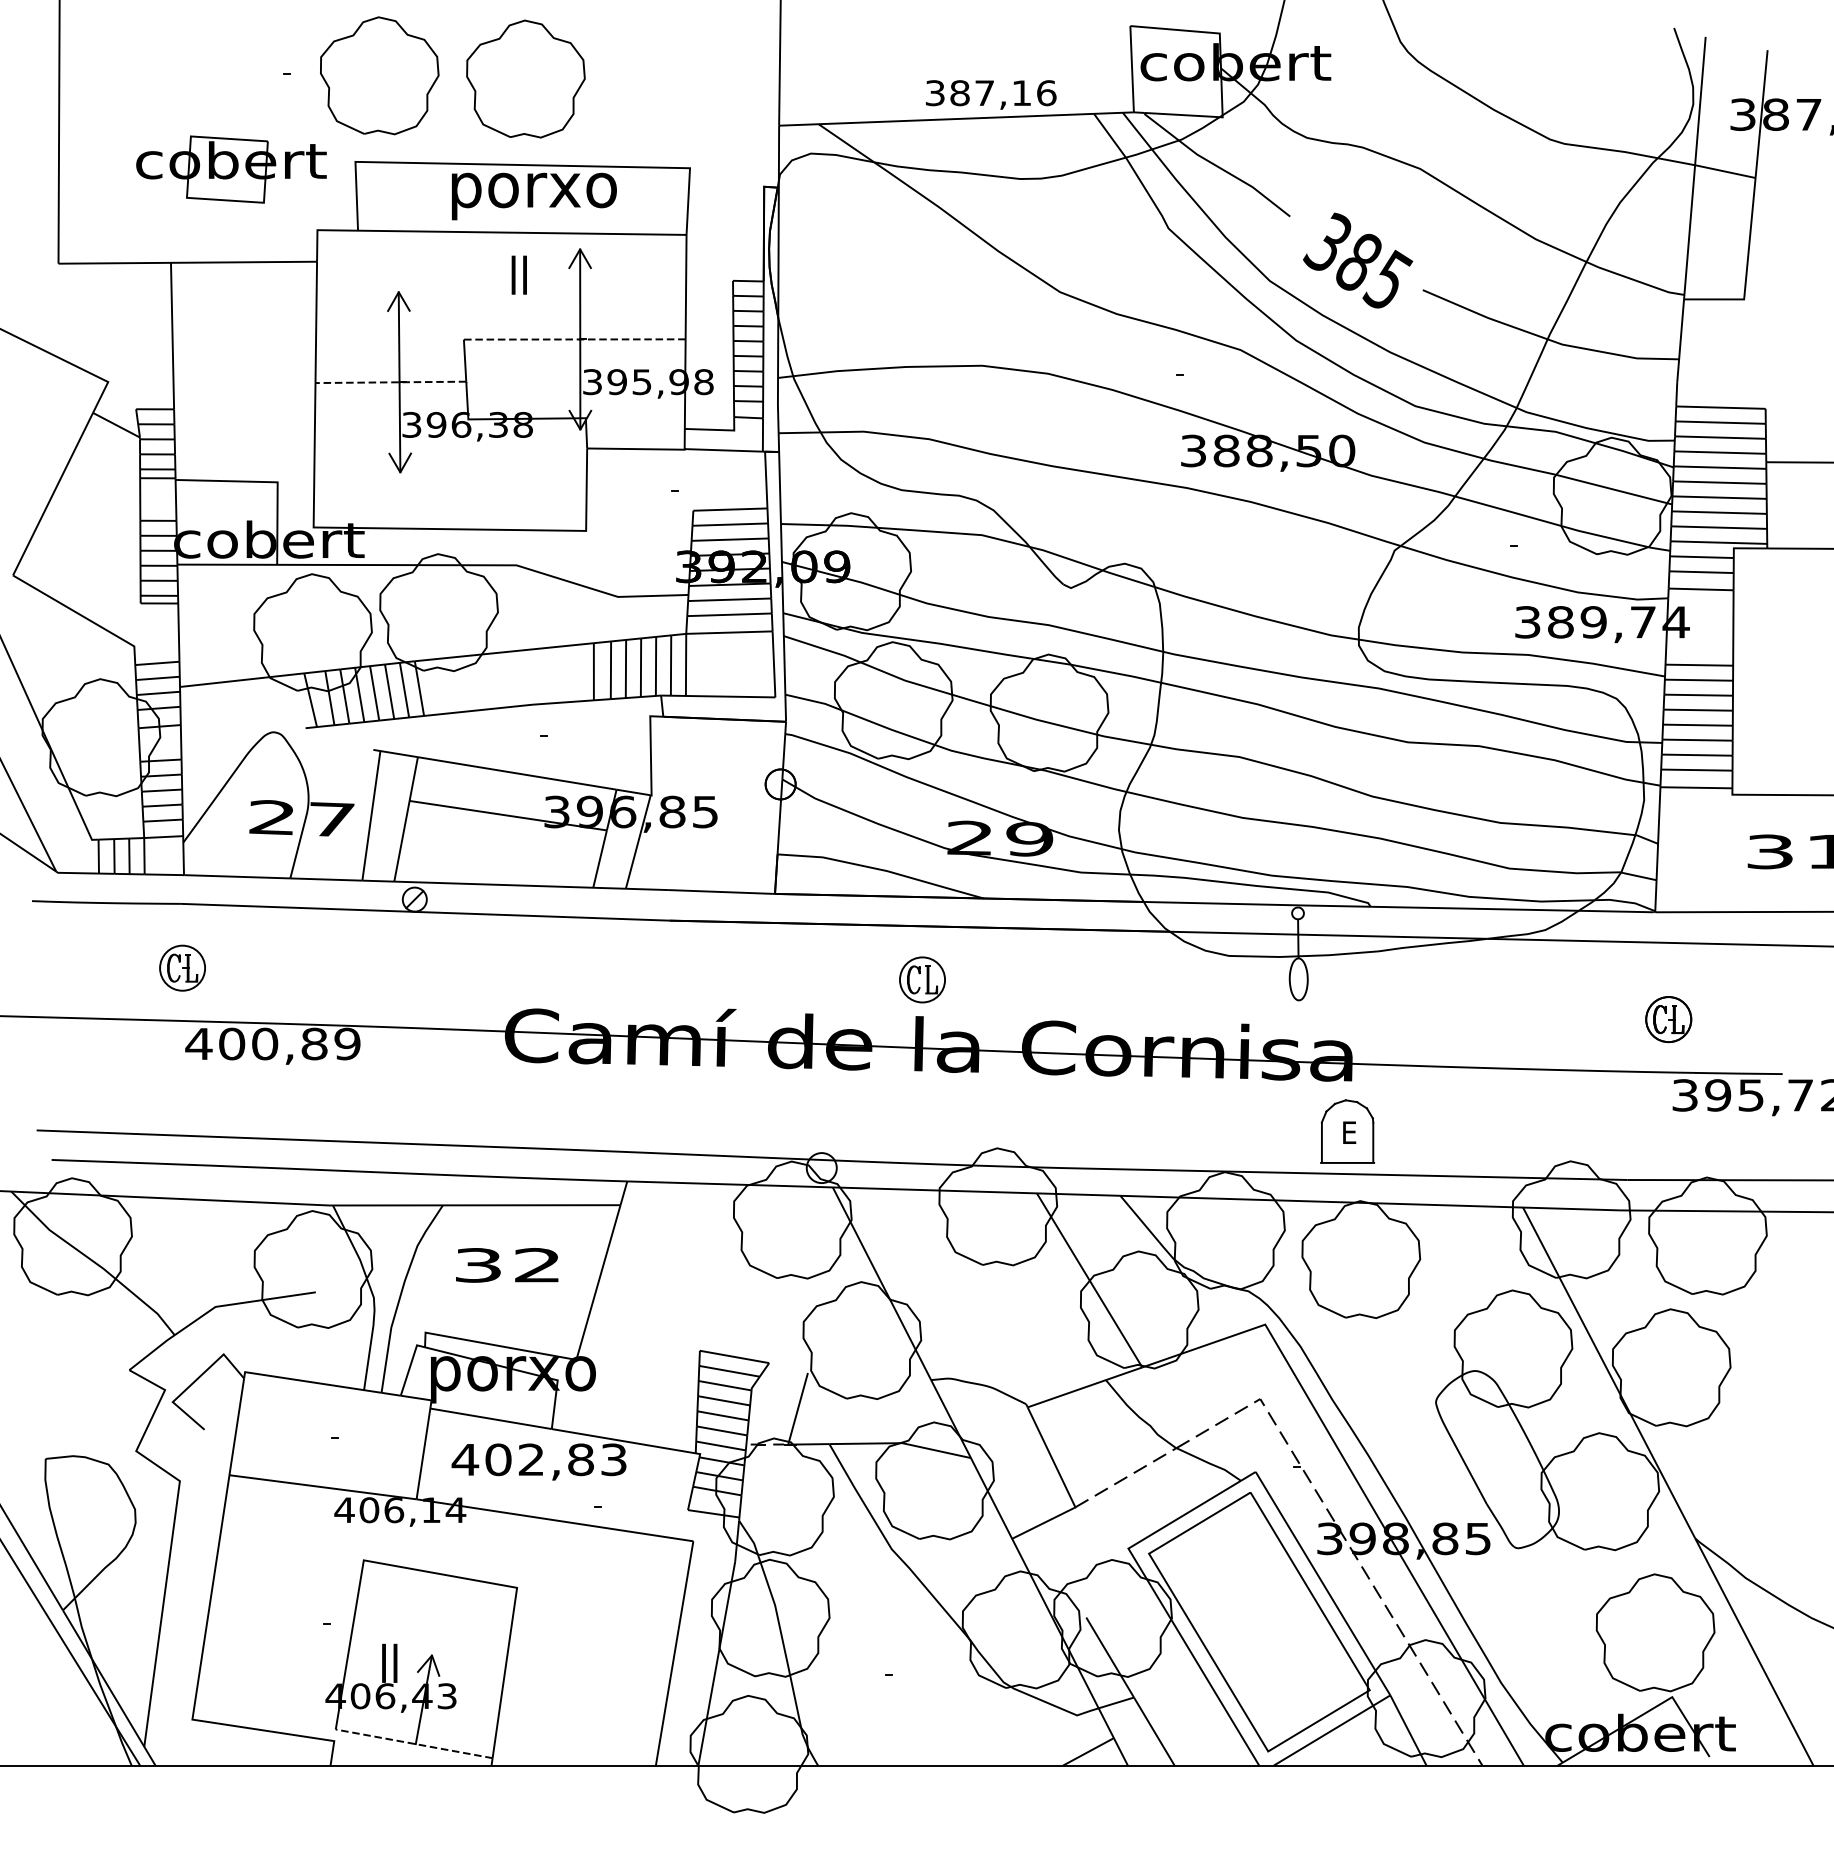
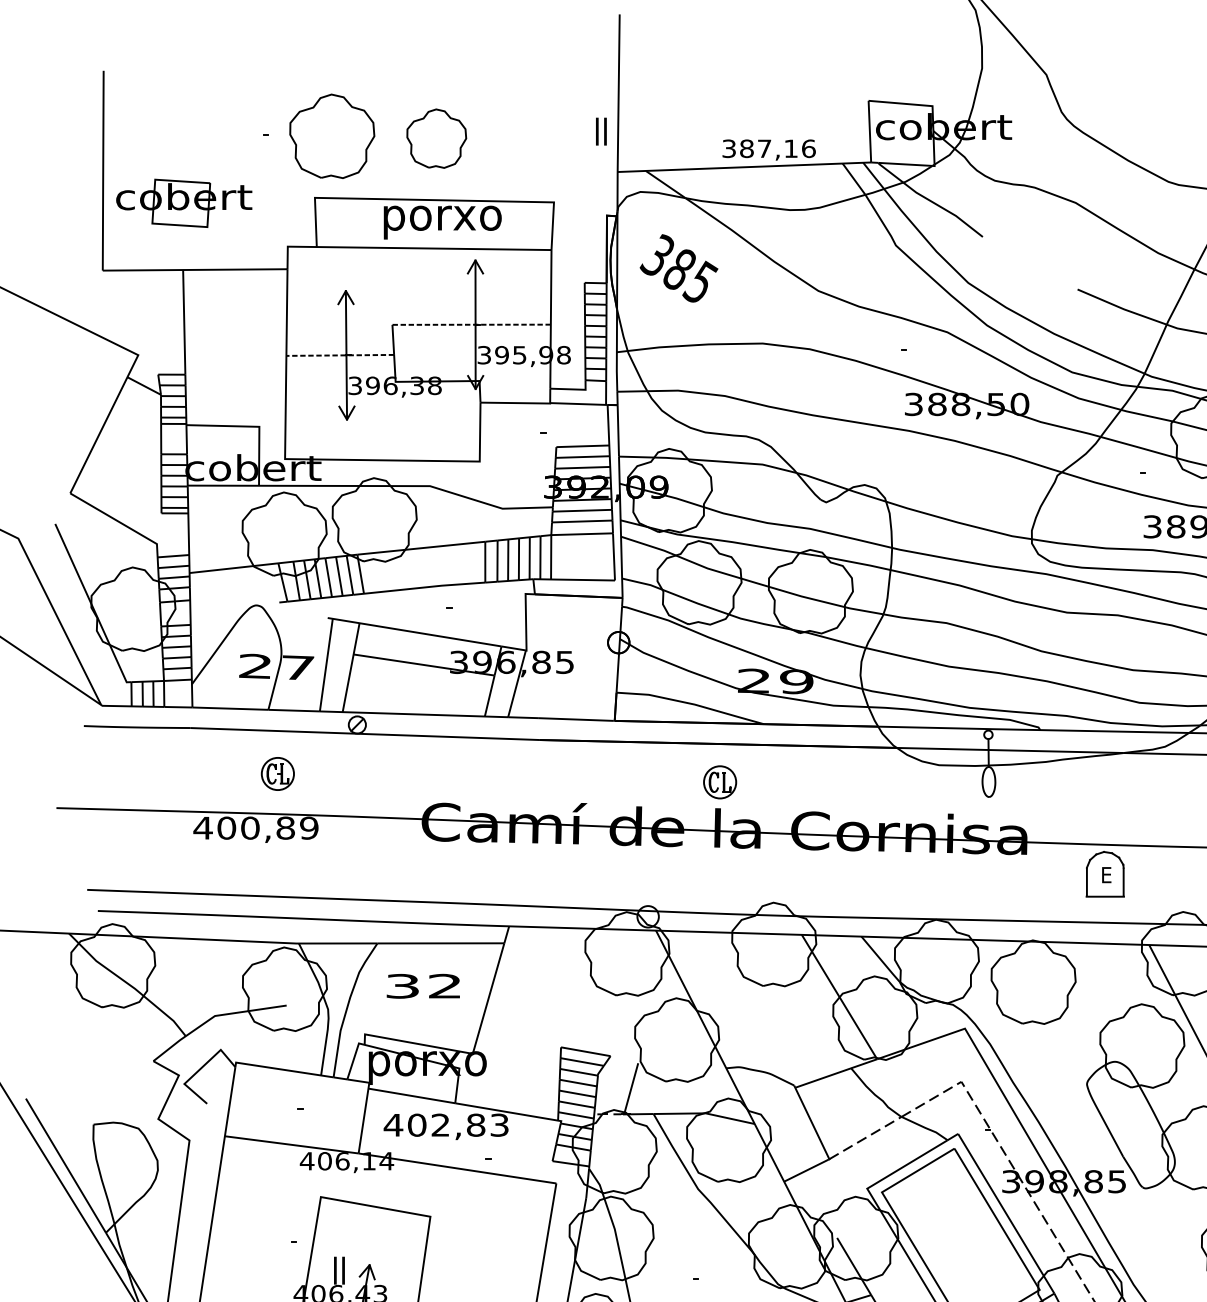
part: (525, 78) -> (436, 138), size x0.7
part: (231, 169) -> (184, 203), moved
text: (1358, 260) -> (679, 268), moved
text: (518, 274) -> (600, 131), moved
part: (182, 967) -> (277, 773), moved
part: (1347, 1131) -> (1105, 874), moved

